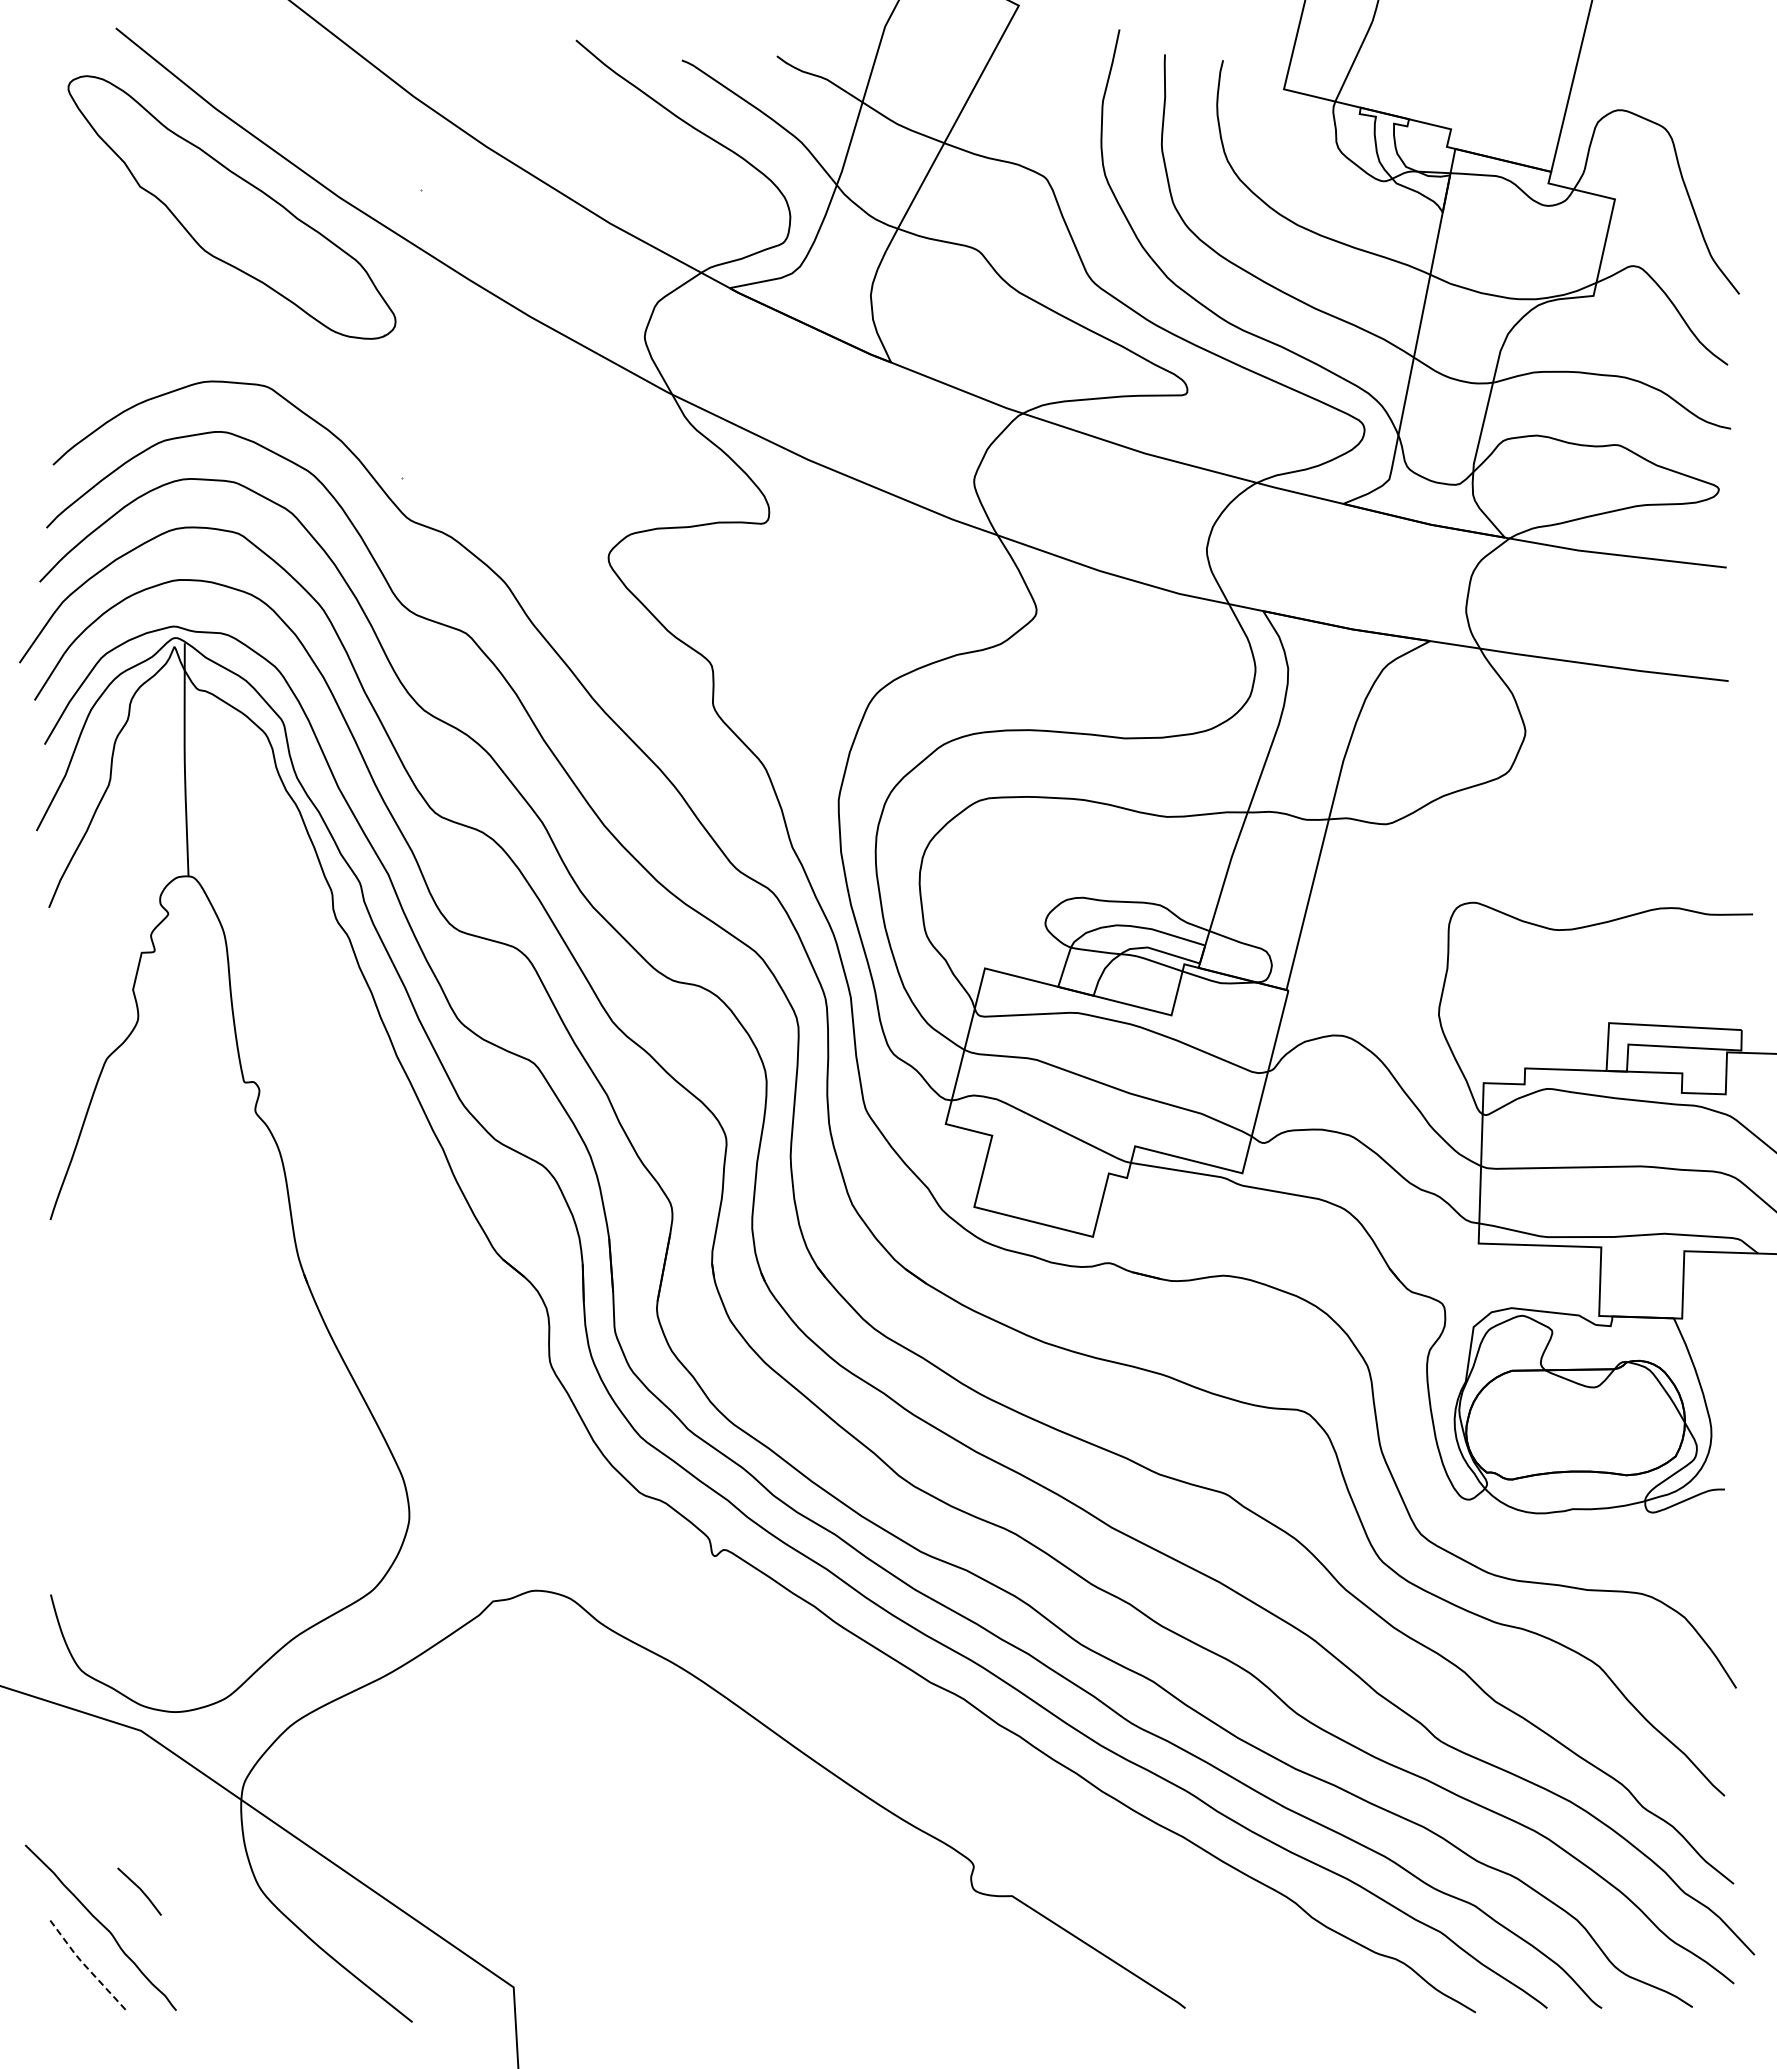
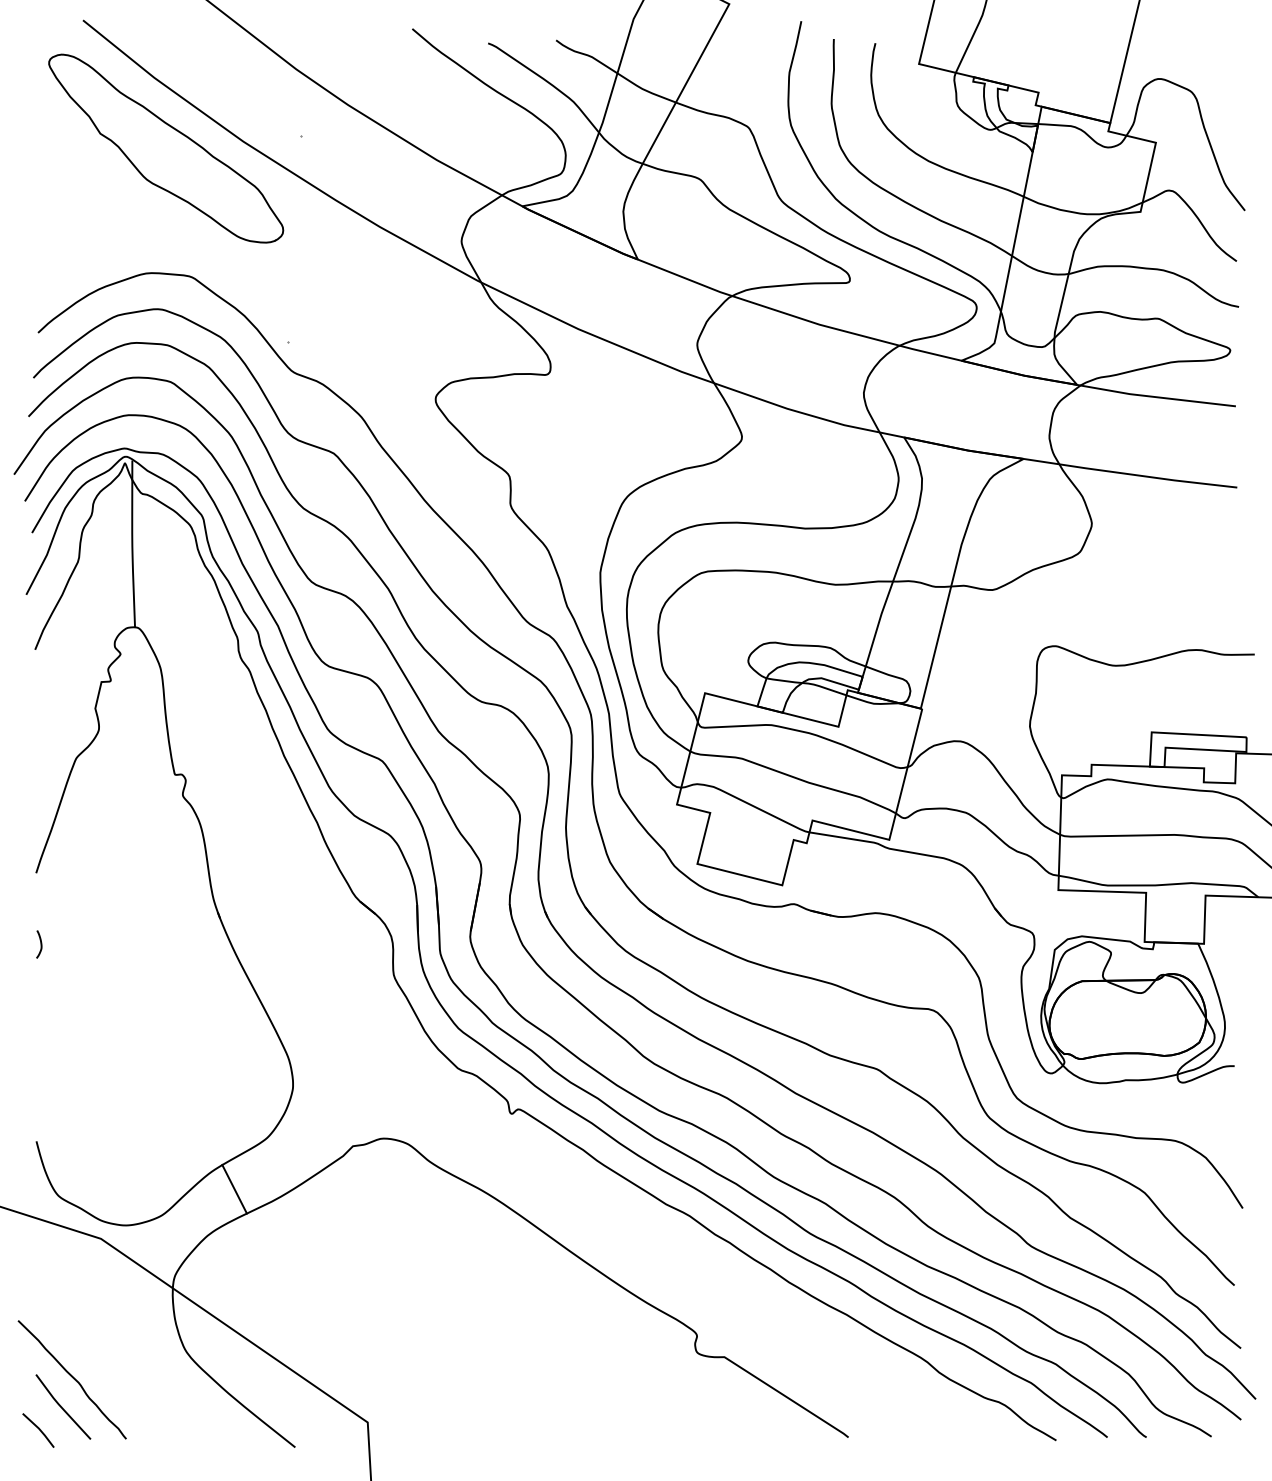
curve: (56, 1319) -> (40, 944), added
line: (327, 1661) -> (234, 1189), added
line: (140, 1890) -> (39, 1429), moved
line: (85, 1966) -> (61, 1407), dashed -> solid

